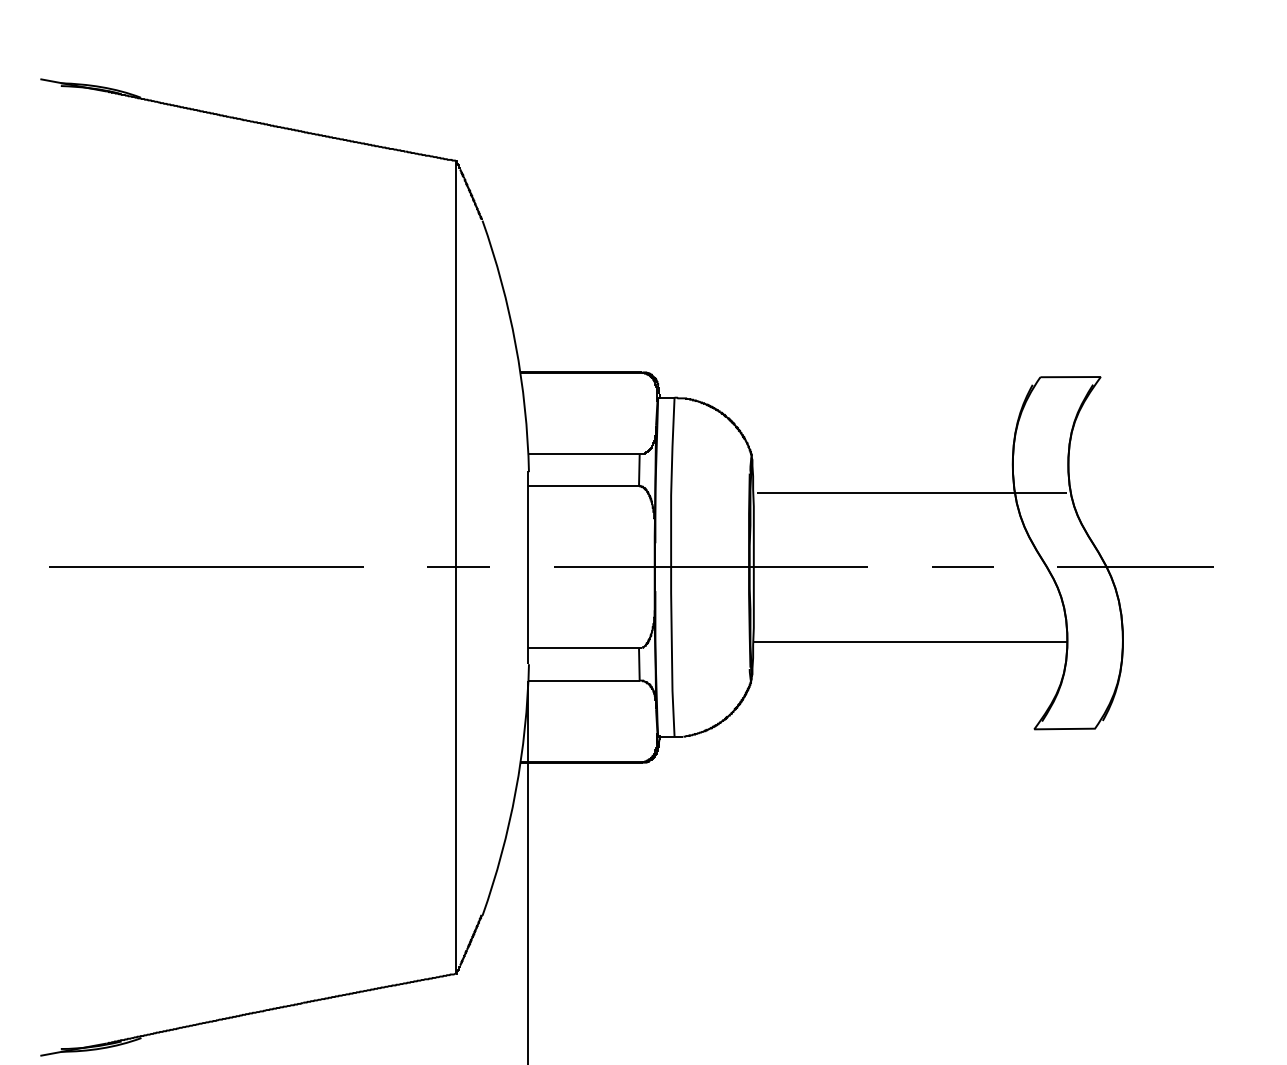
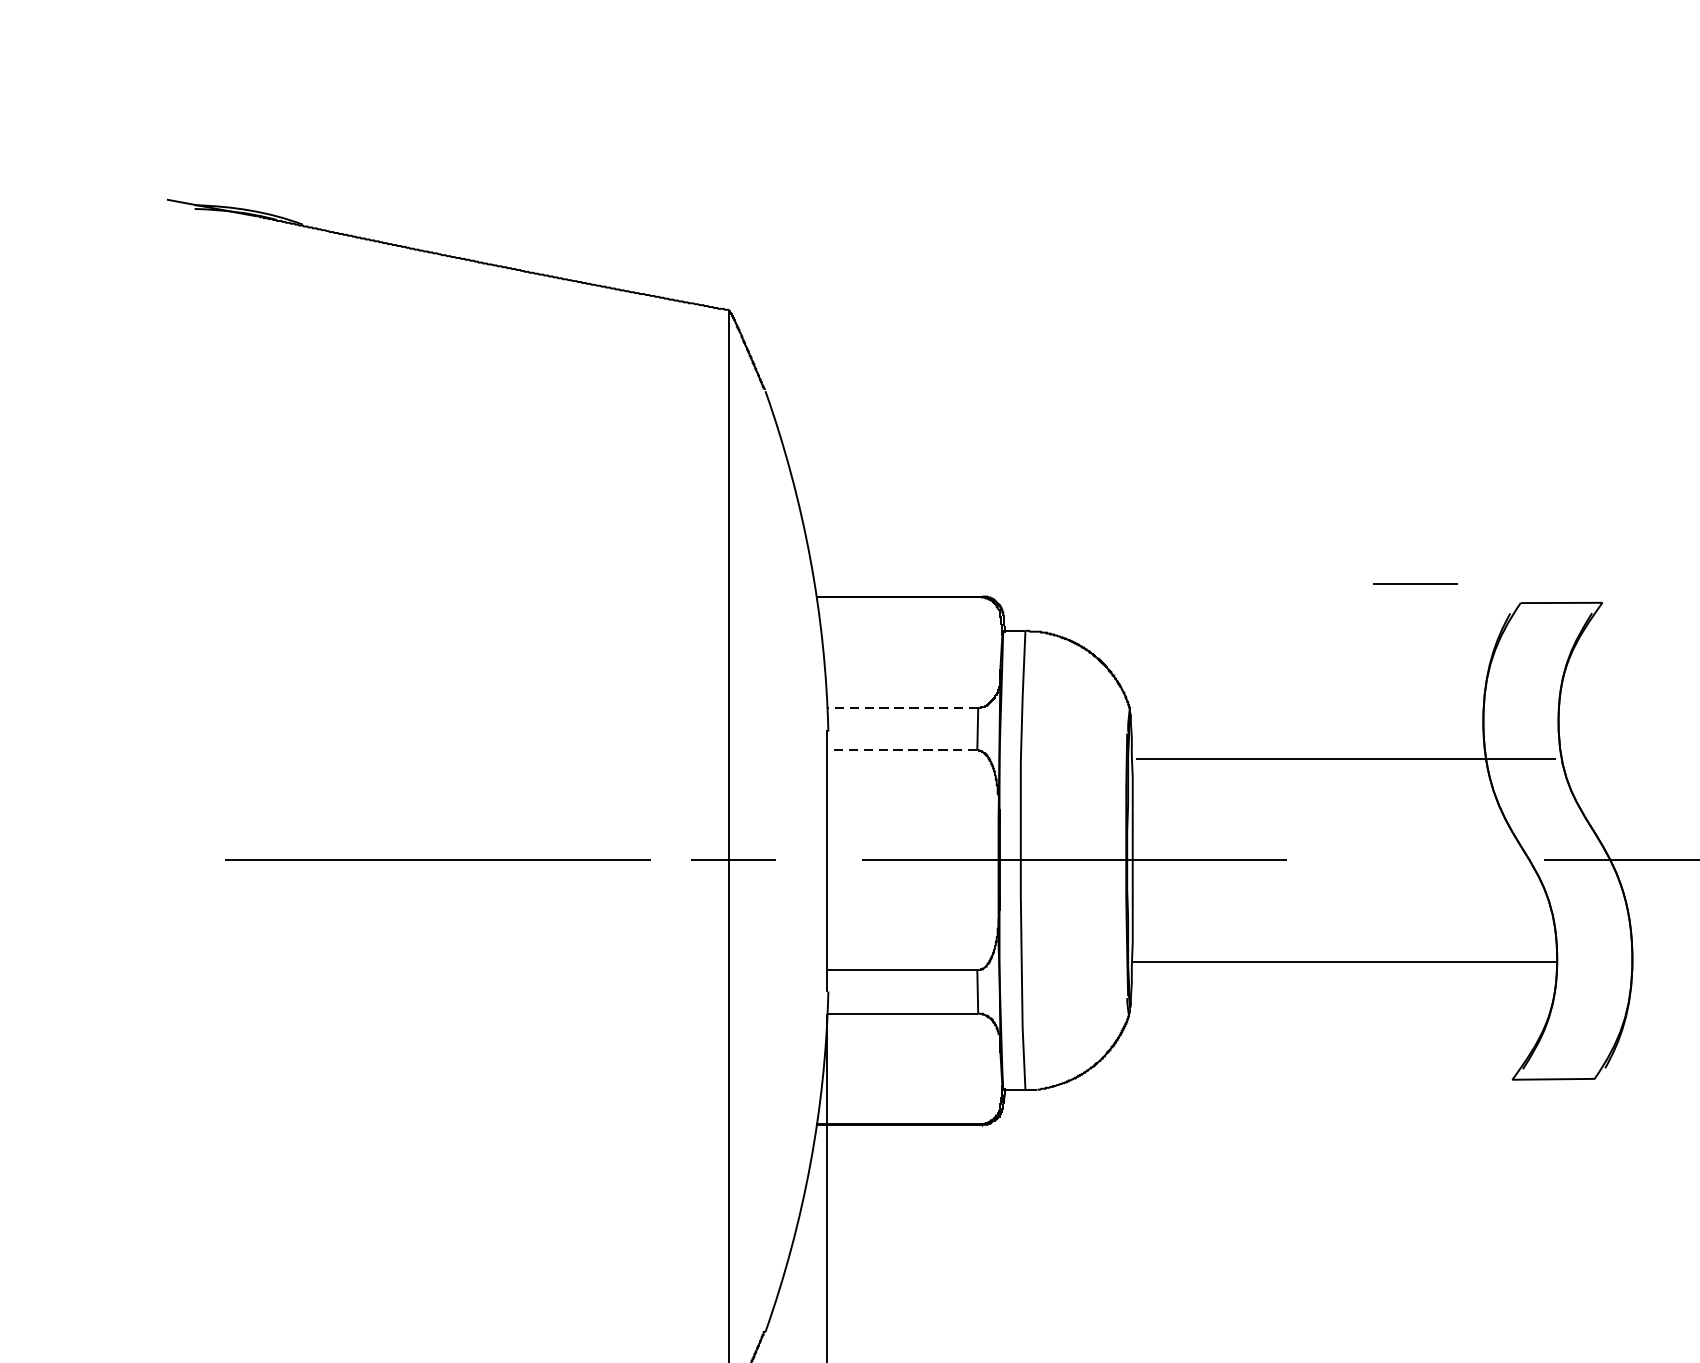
line: (583, 454) -> (902, 707), solid -> dashed
line: (583, 485) -> (902, 749), solid -> dashed
line: (206, 566) -> (437, 859), moved
line: (962, 566) -> (1415, 583), moved

